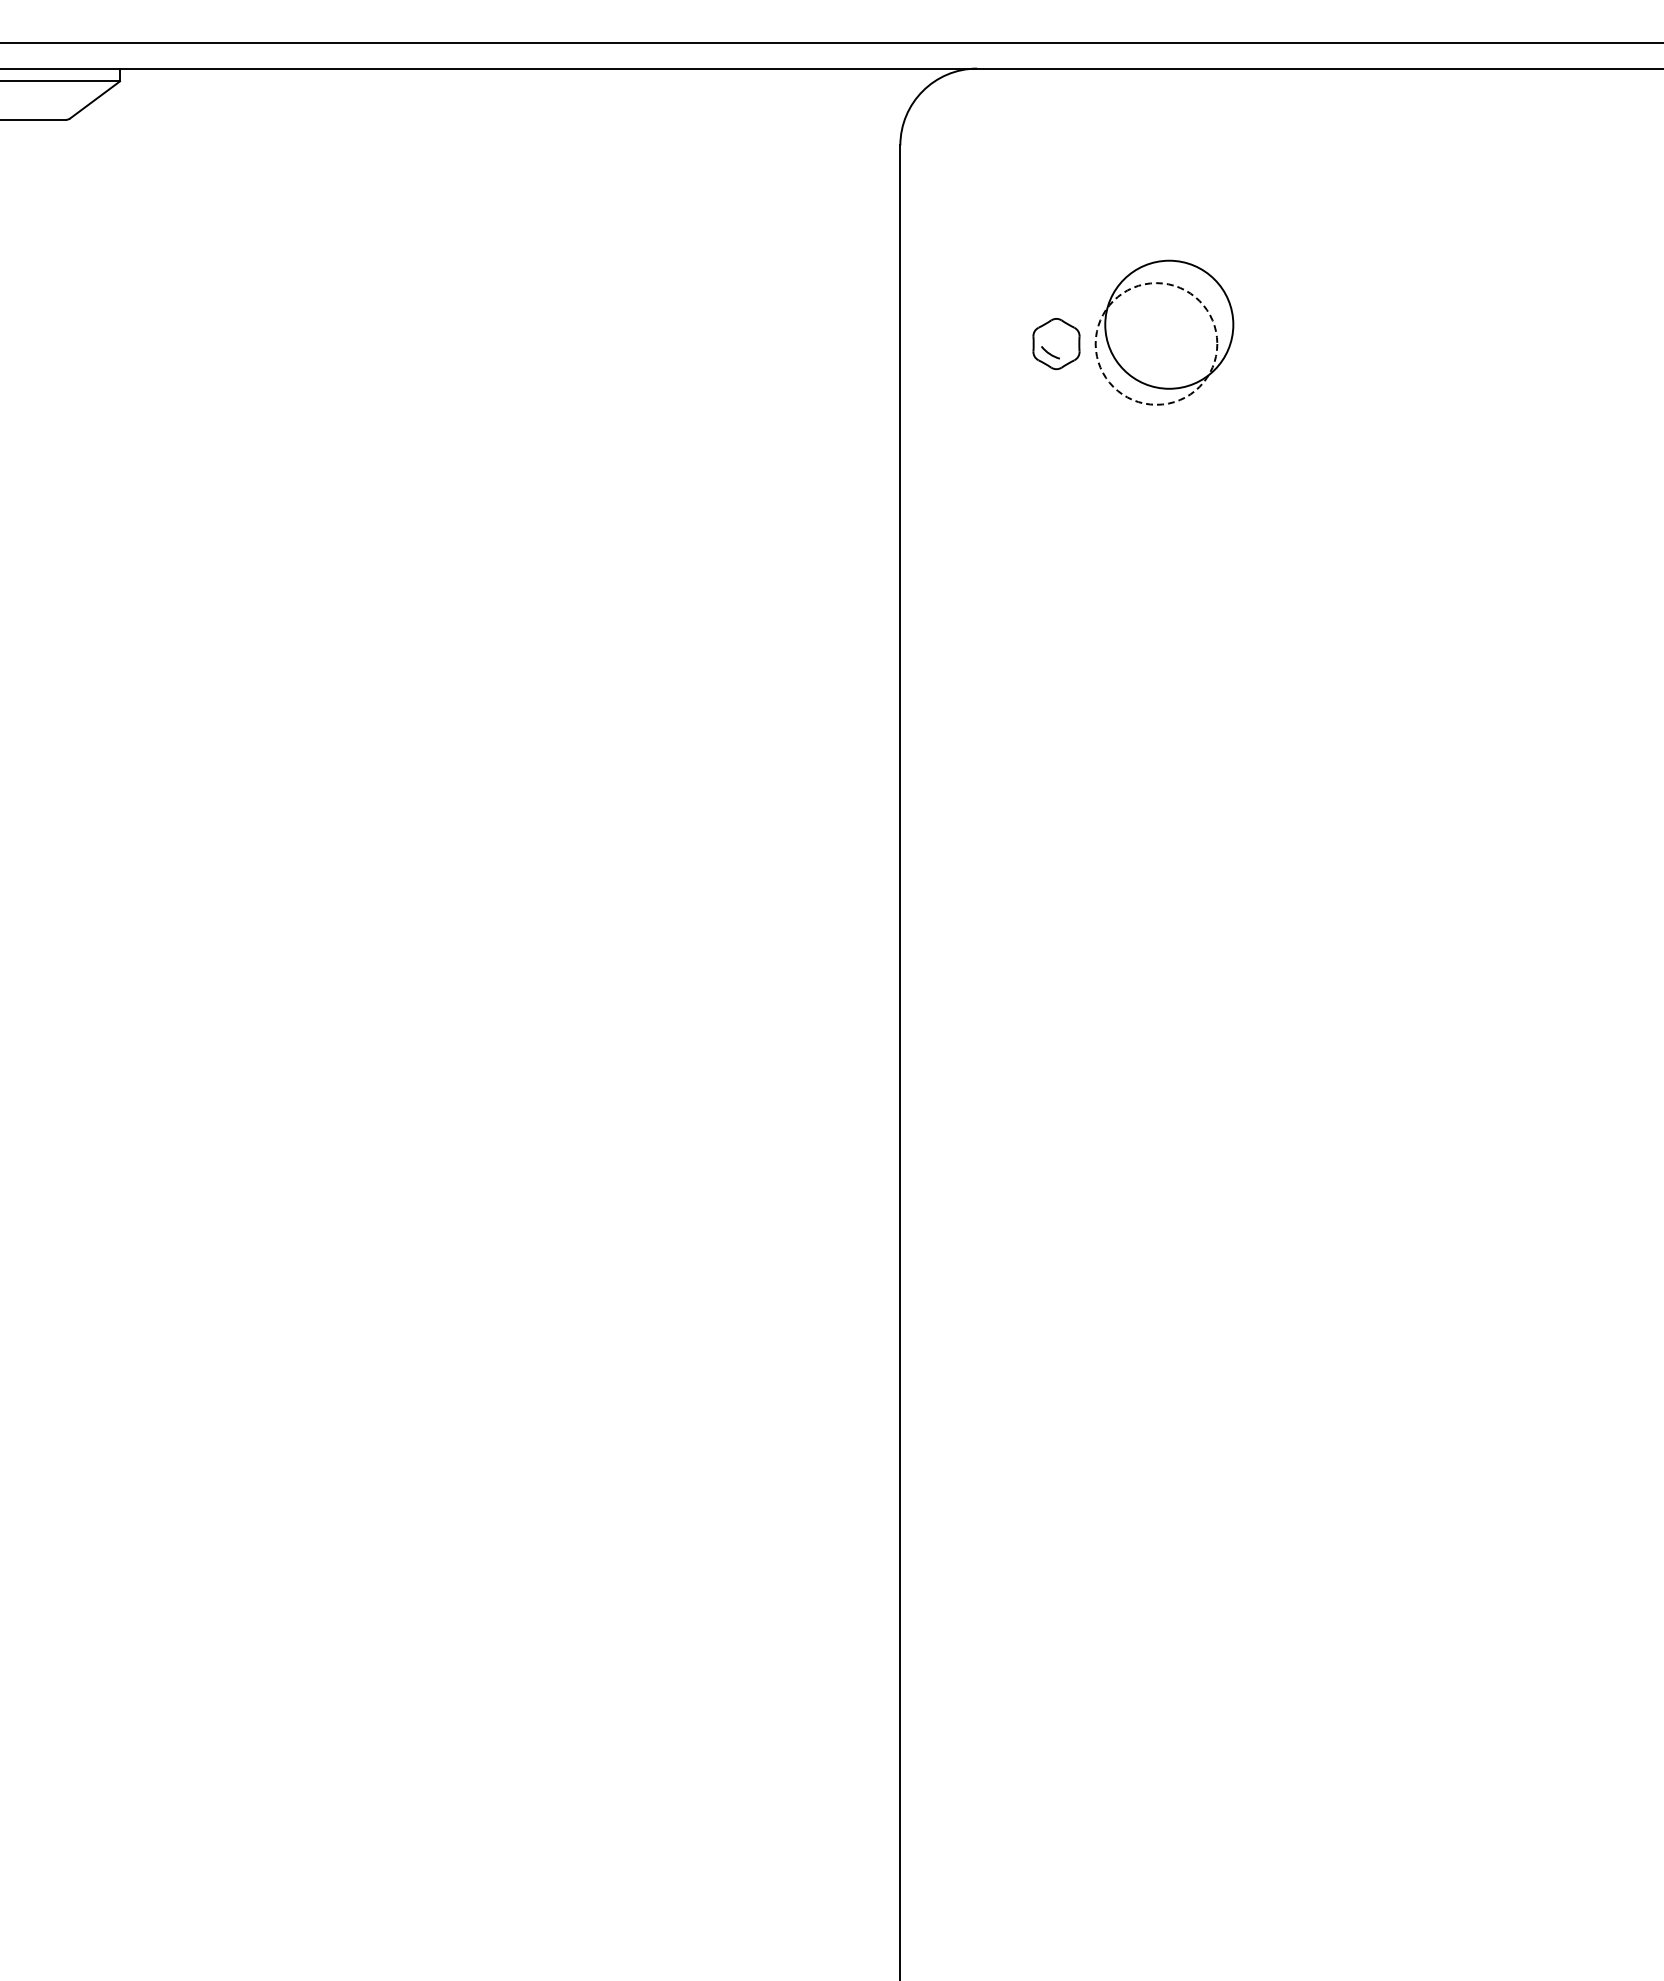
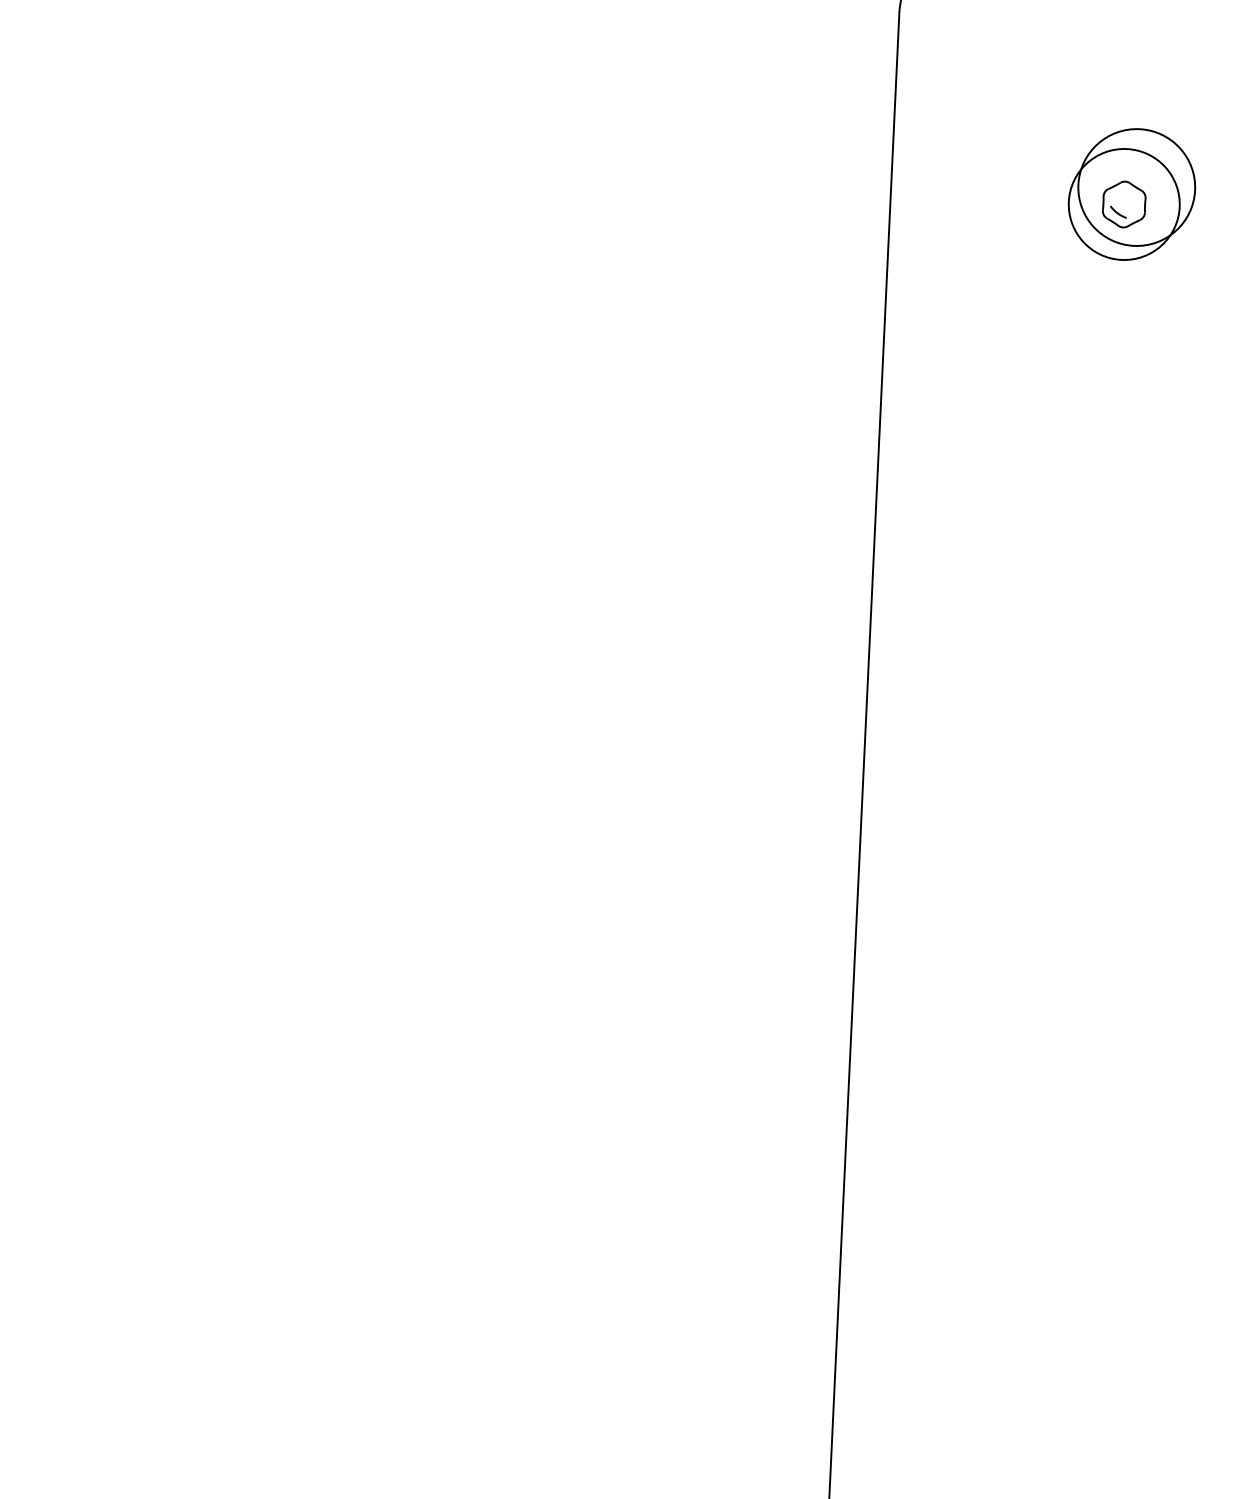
circle: (1156, 343) -> (1124, 204), dashed -> solid
part: (1056, 344) -> (1124, 204), moved

